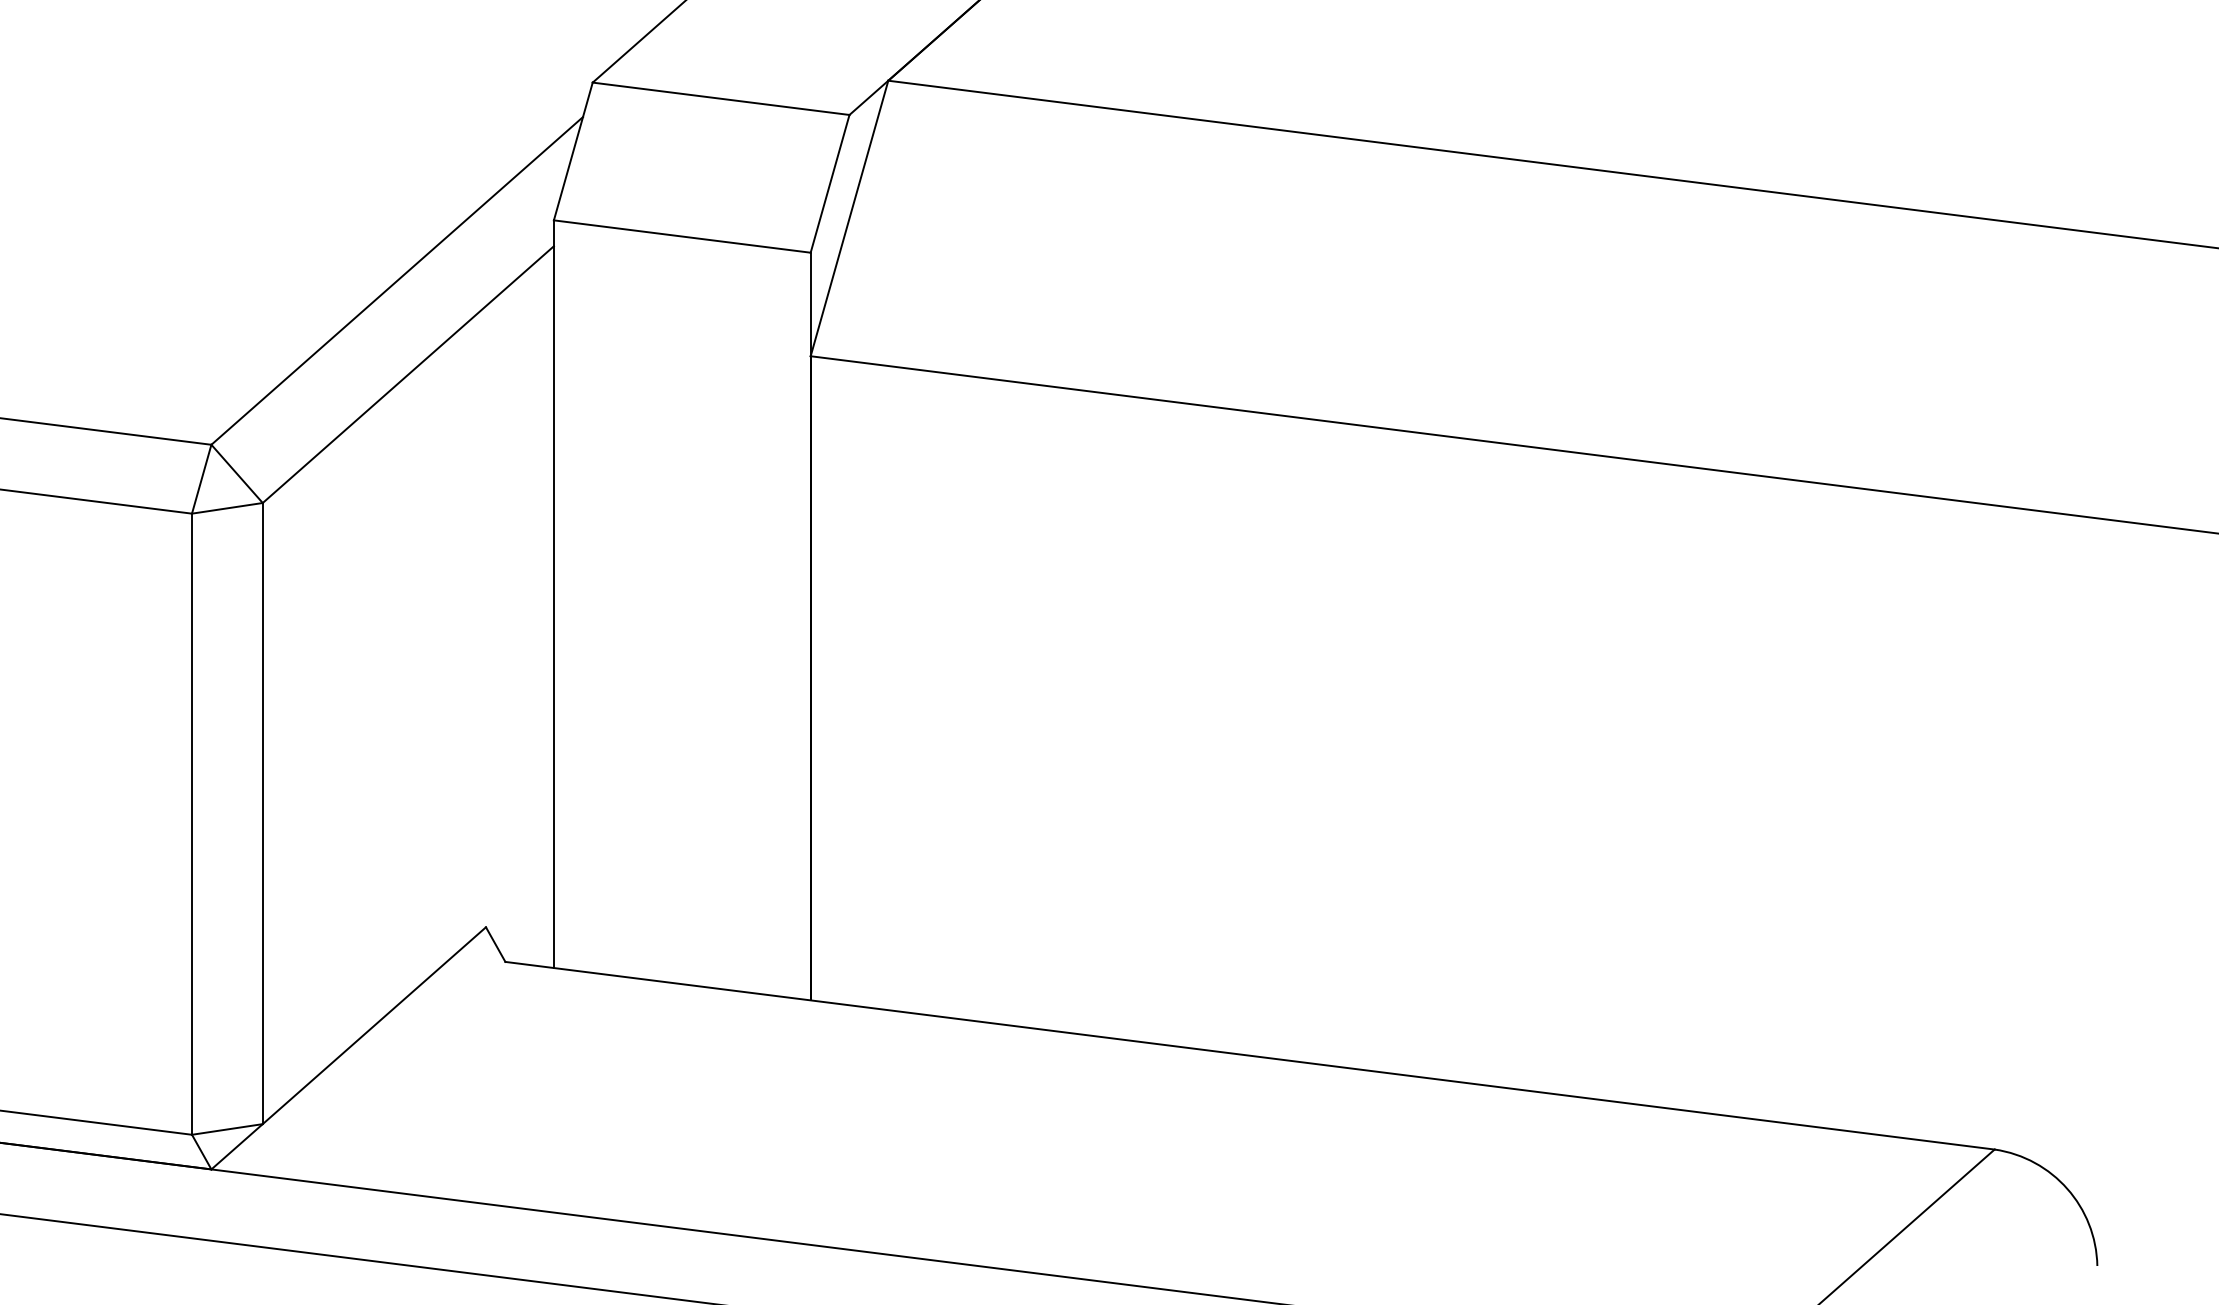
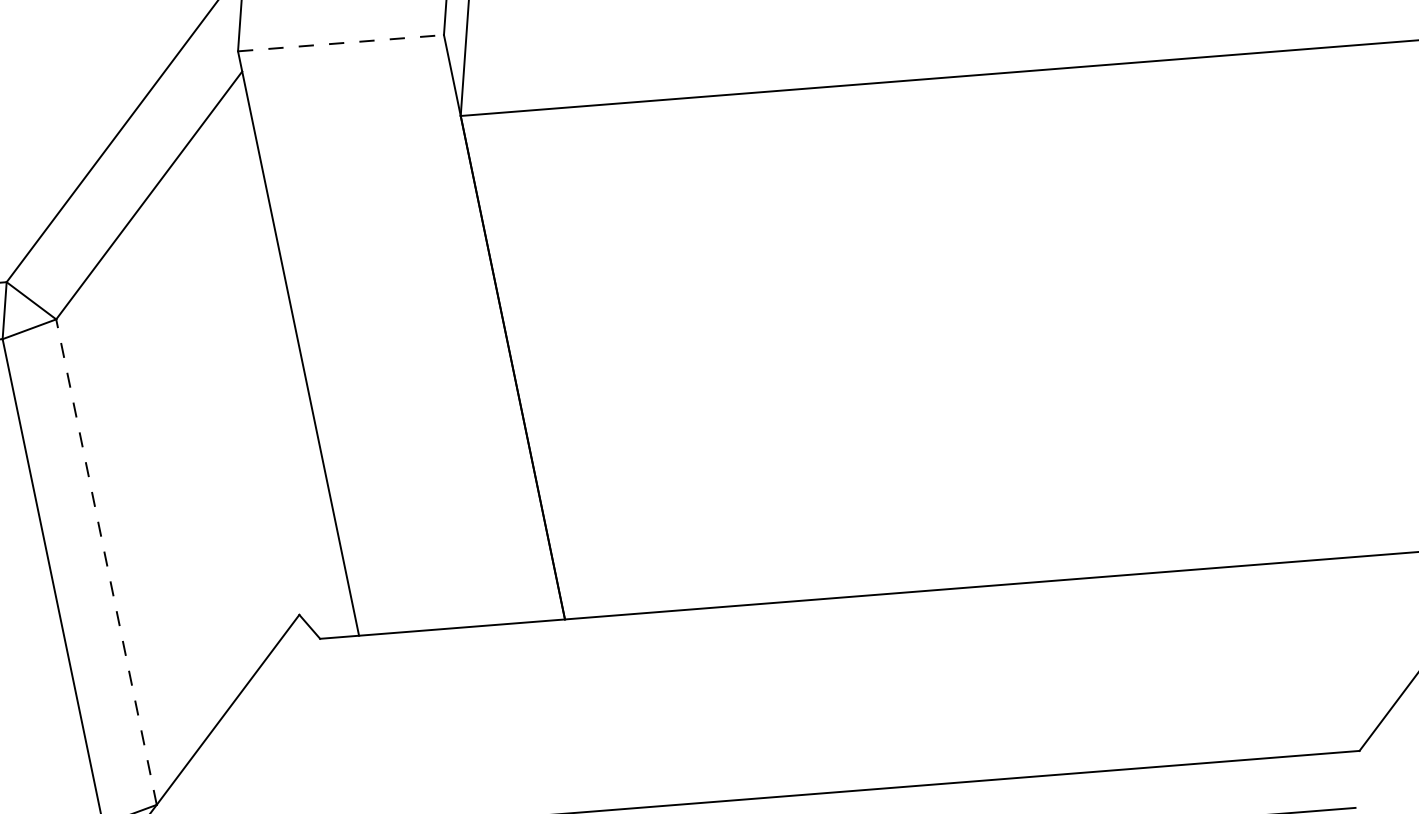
line: (682, 236) -> (341, 43), solid -> dashed
line: (262, 813) -> (106, 562), solid -> dashed

